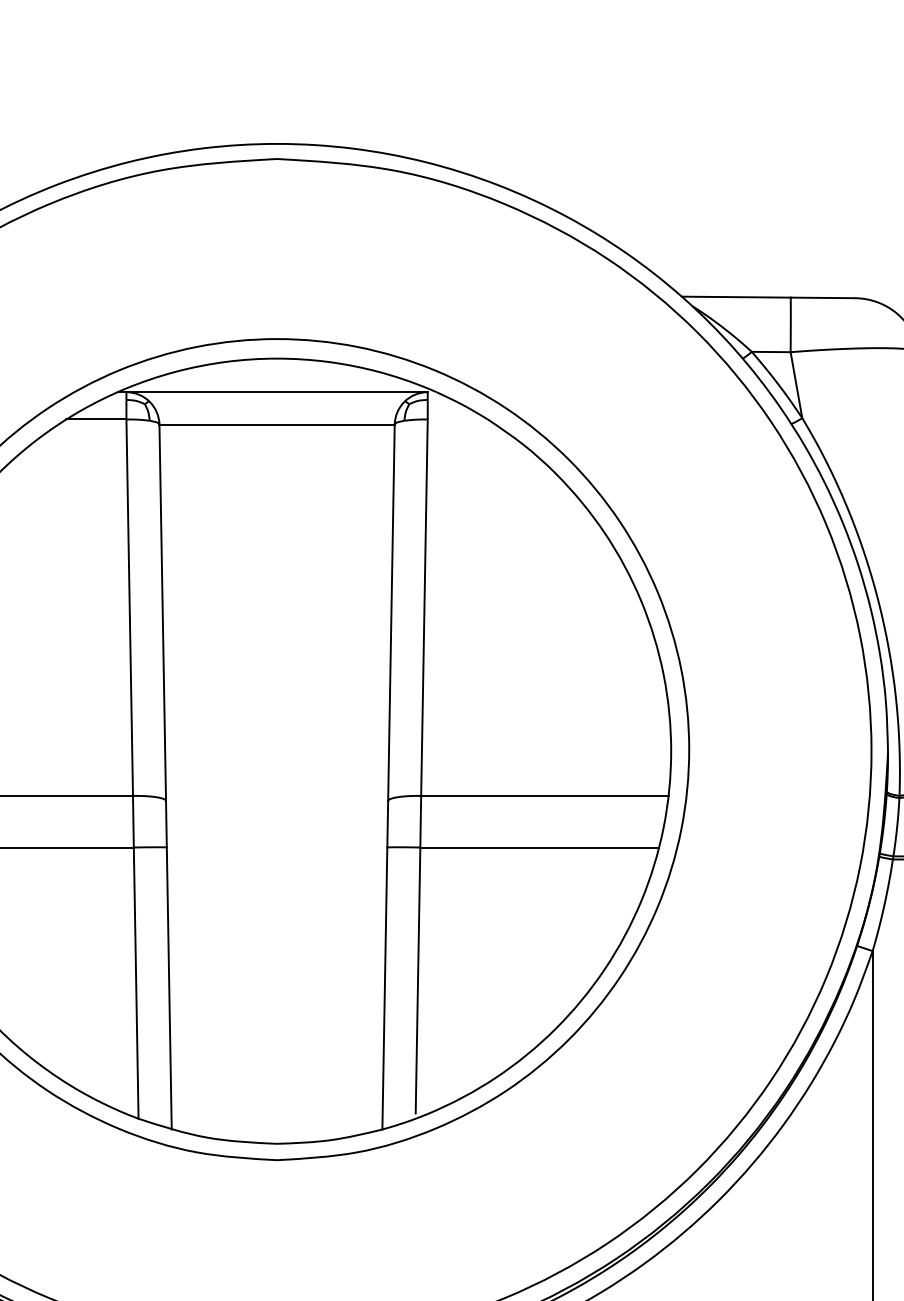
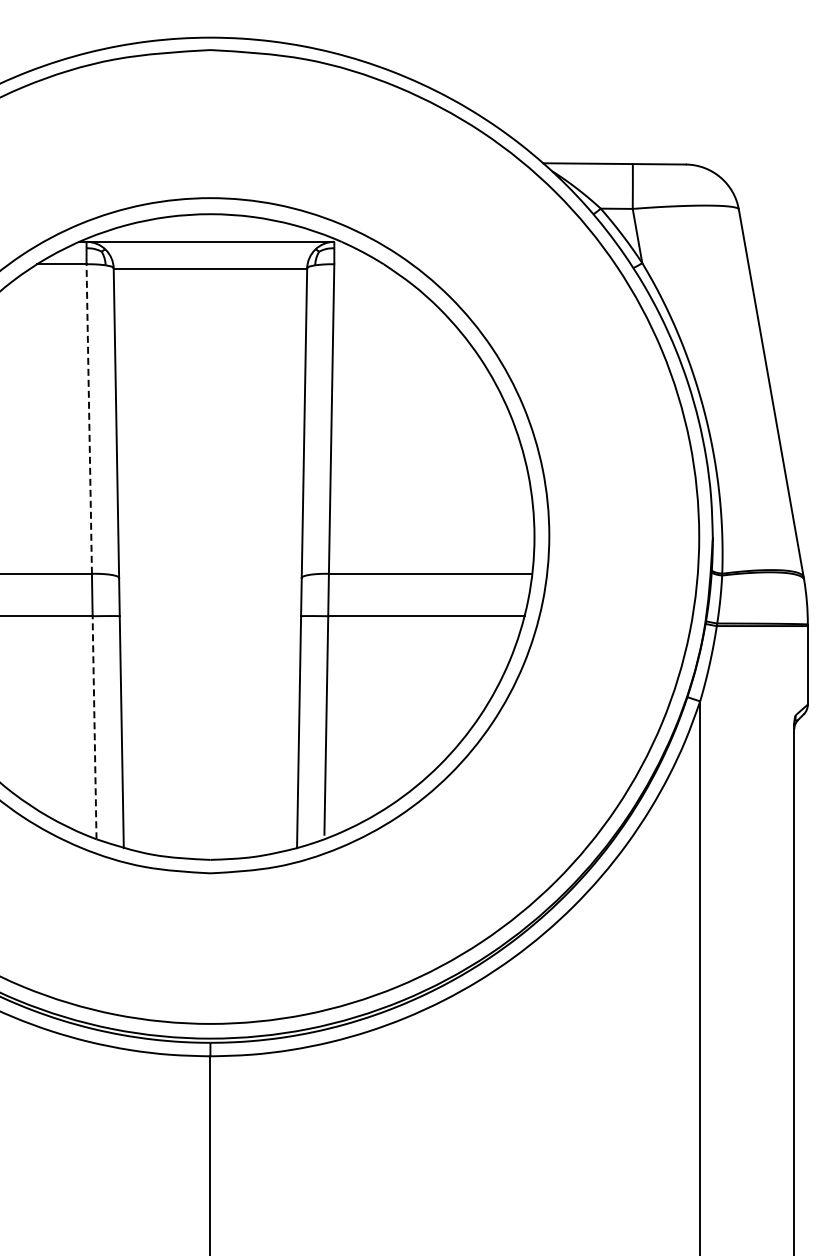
line: (130, 608) -> (89, 419), solid -> dashed
line: (136, 982) -> (94, 727), solid -> dashed

